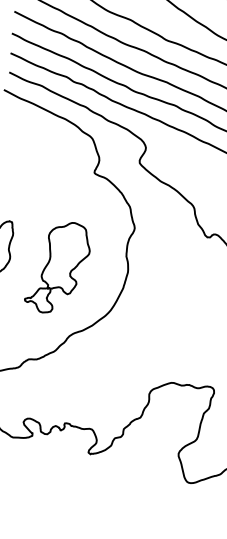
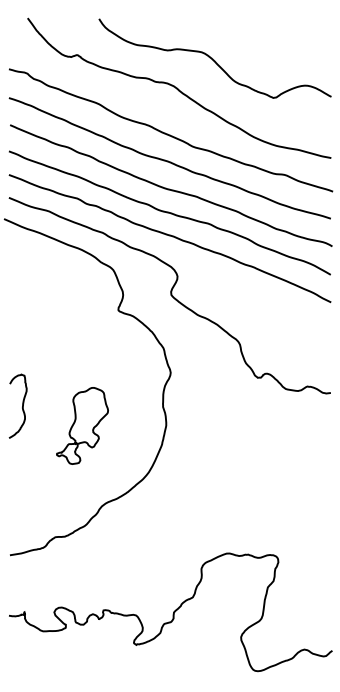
part: (57, 267) -> (82, 425), size x0.7

